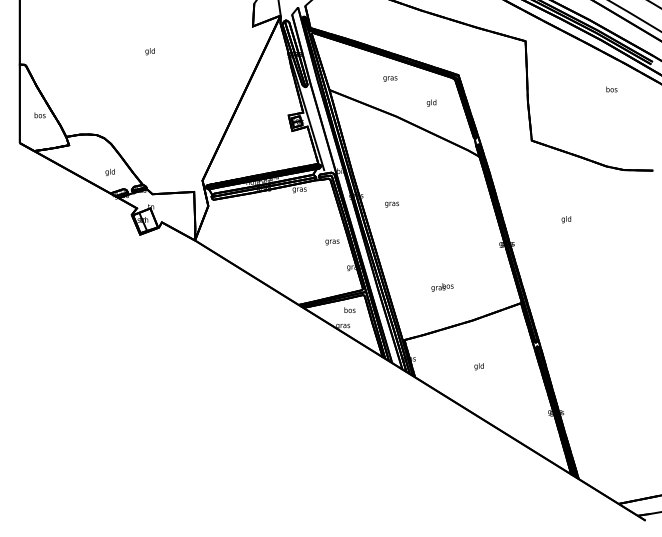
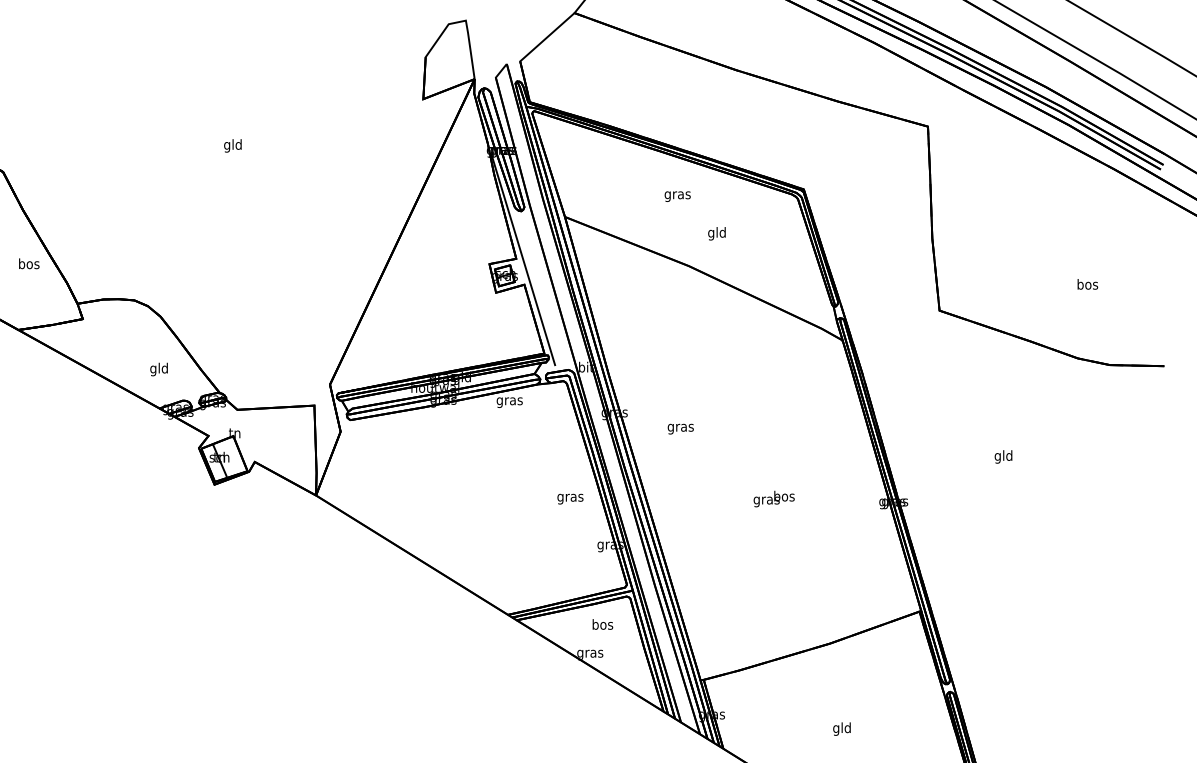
text: (611, 89) -> (1087, 284), moved
text: (431, 102) -> (716, 232), moved
text: (442, 287) -> (774, 499), moved

